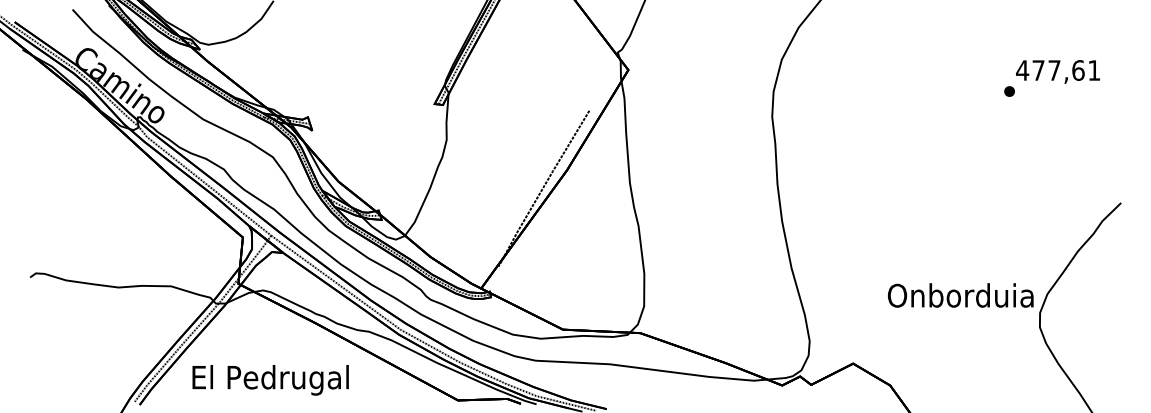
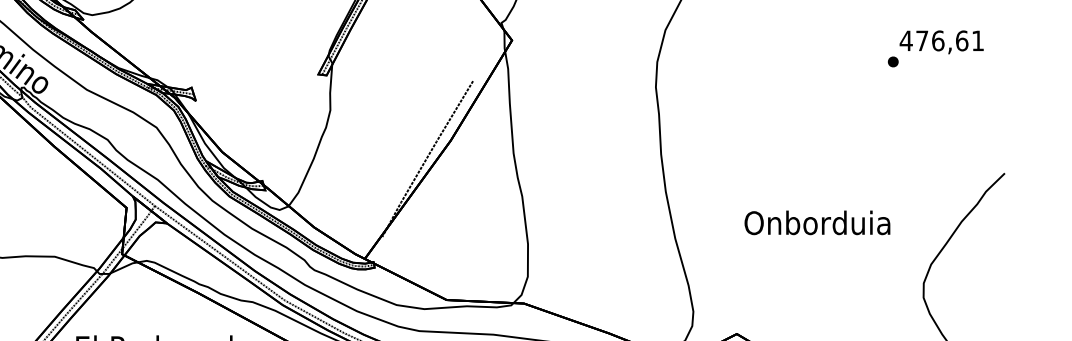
text: (1054, 70) -> (938, 40), 477,61 -> 476,61
text: (960, 295) -> (817, 222), moved

